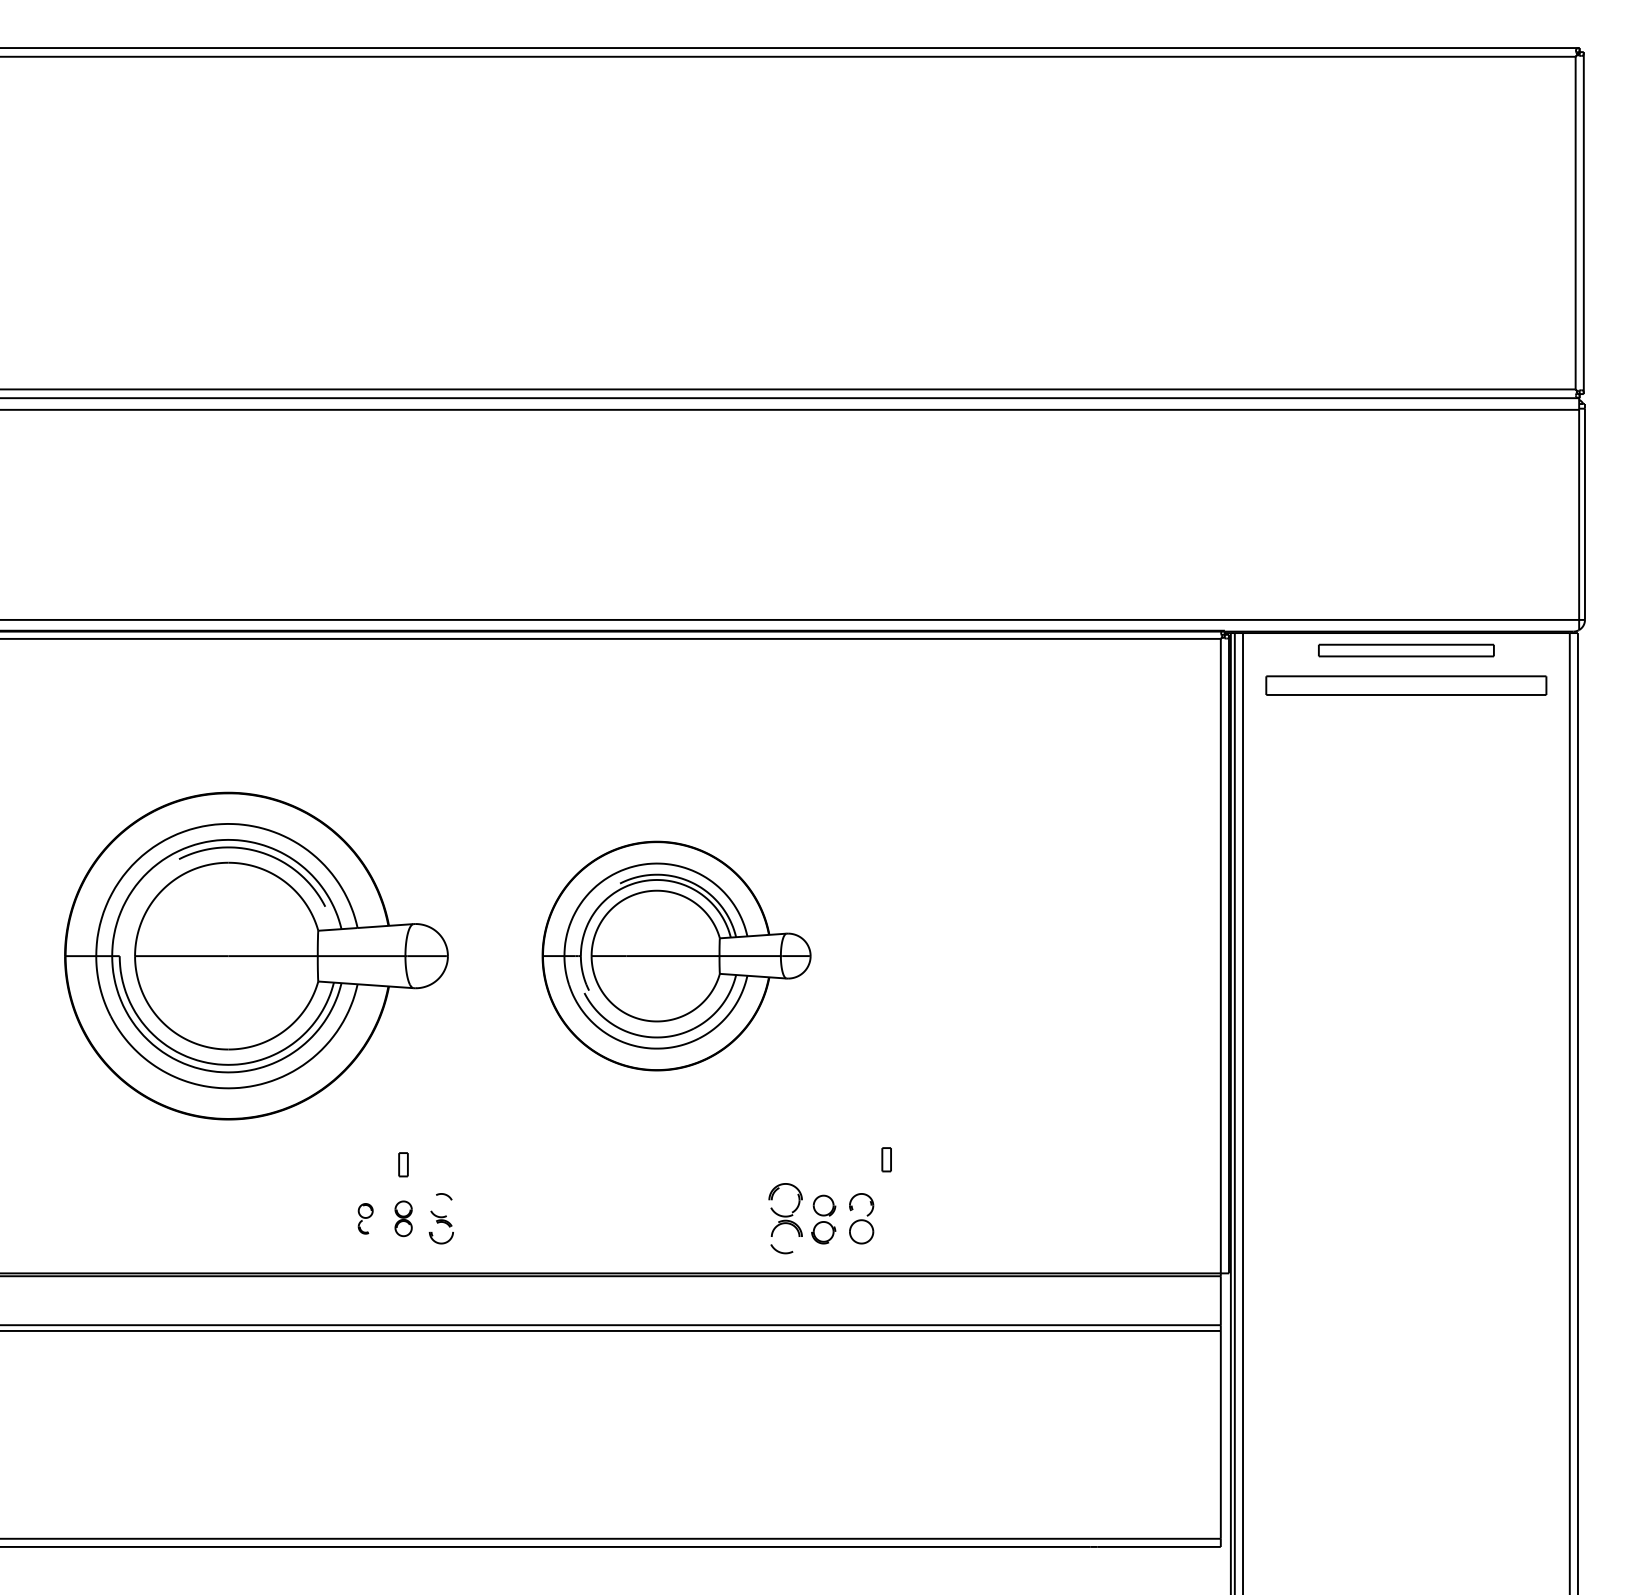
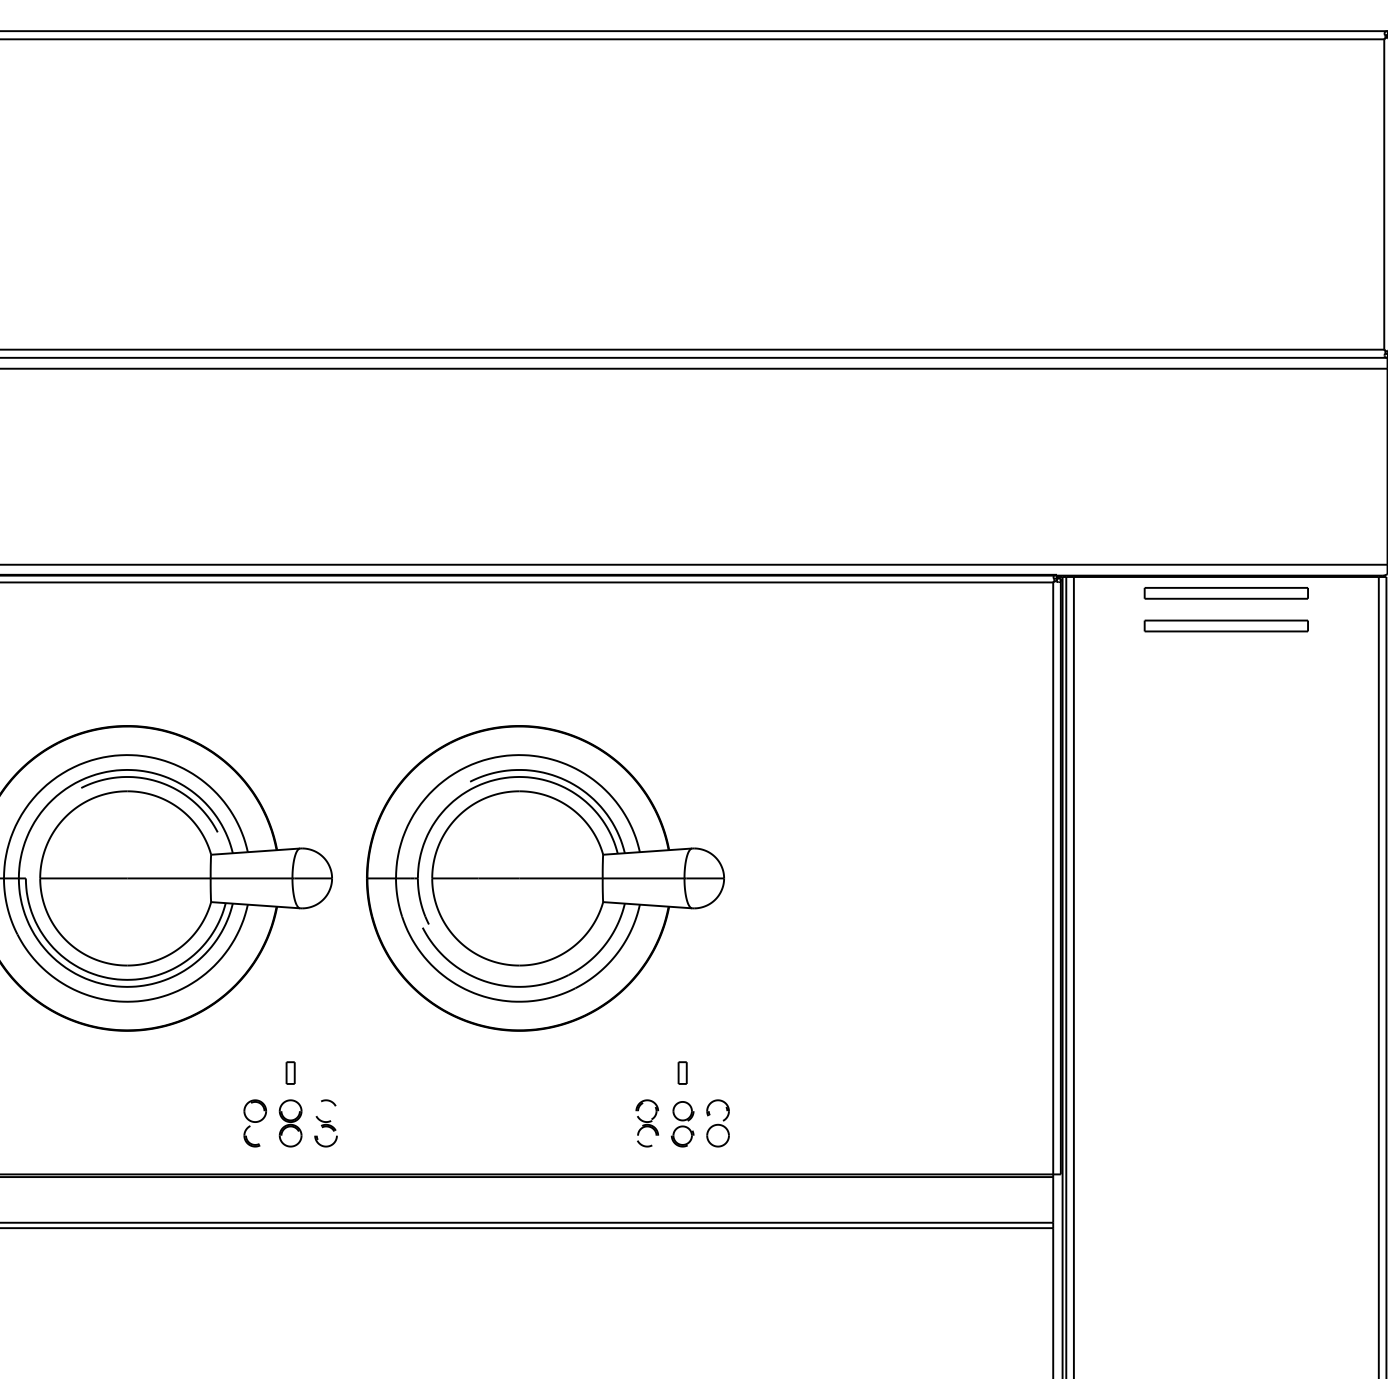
part: (1406, 685) -> (1226, 625), size x0.62
part: (676, 955) -> (545, 877), size x1.43
part: (886, 1159) -> (682, 1072), moved
part: (365, 1218) -> (255, 1123), size x1.67
part: (403, 1218) -> (290, 1123), size x1.43
part: (785, 1218) -> (647, 1123), size x0.71

